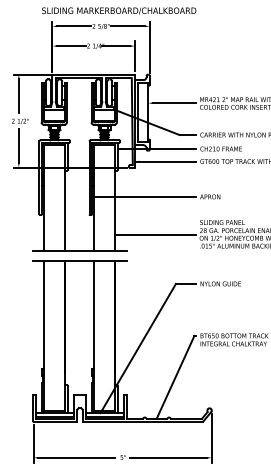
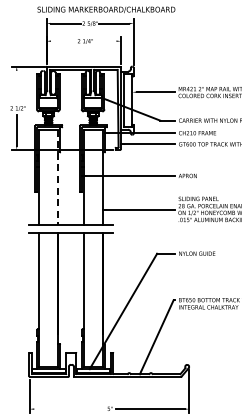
line: (71, 46) -> (63, 41), removed
line: (115, 46) -> (103, 41), removed
line: (18, 95) -> (16, 85), removed
line: (65, 198) -> (58, 177), solid -> dashed
line: (76, 458) -> (68, 409), removed

